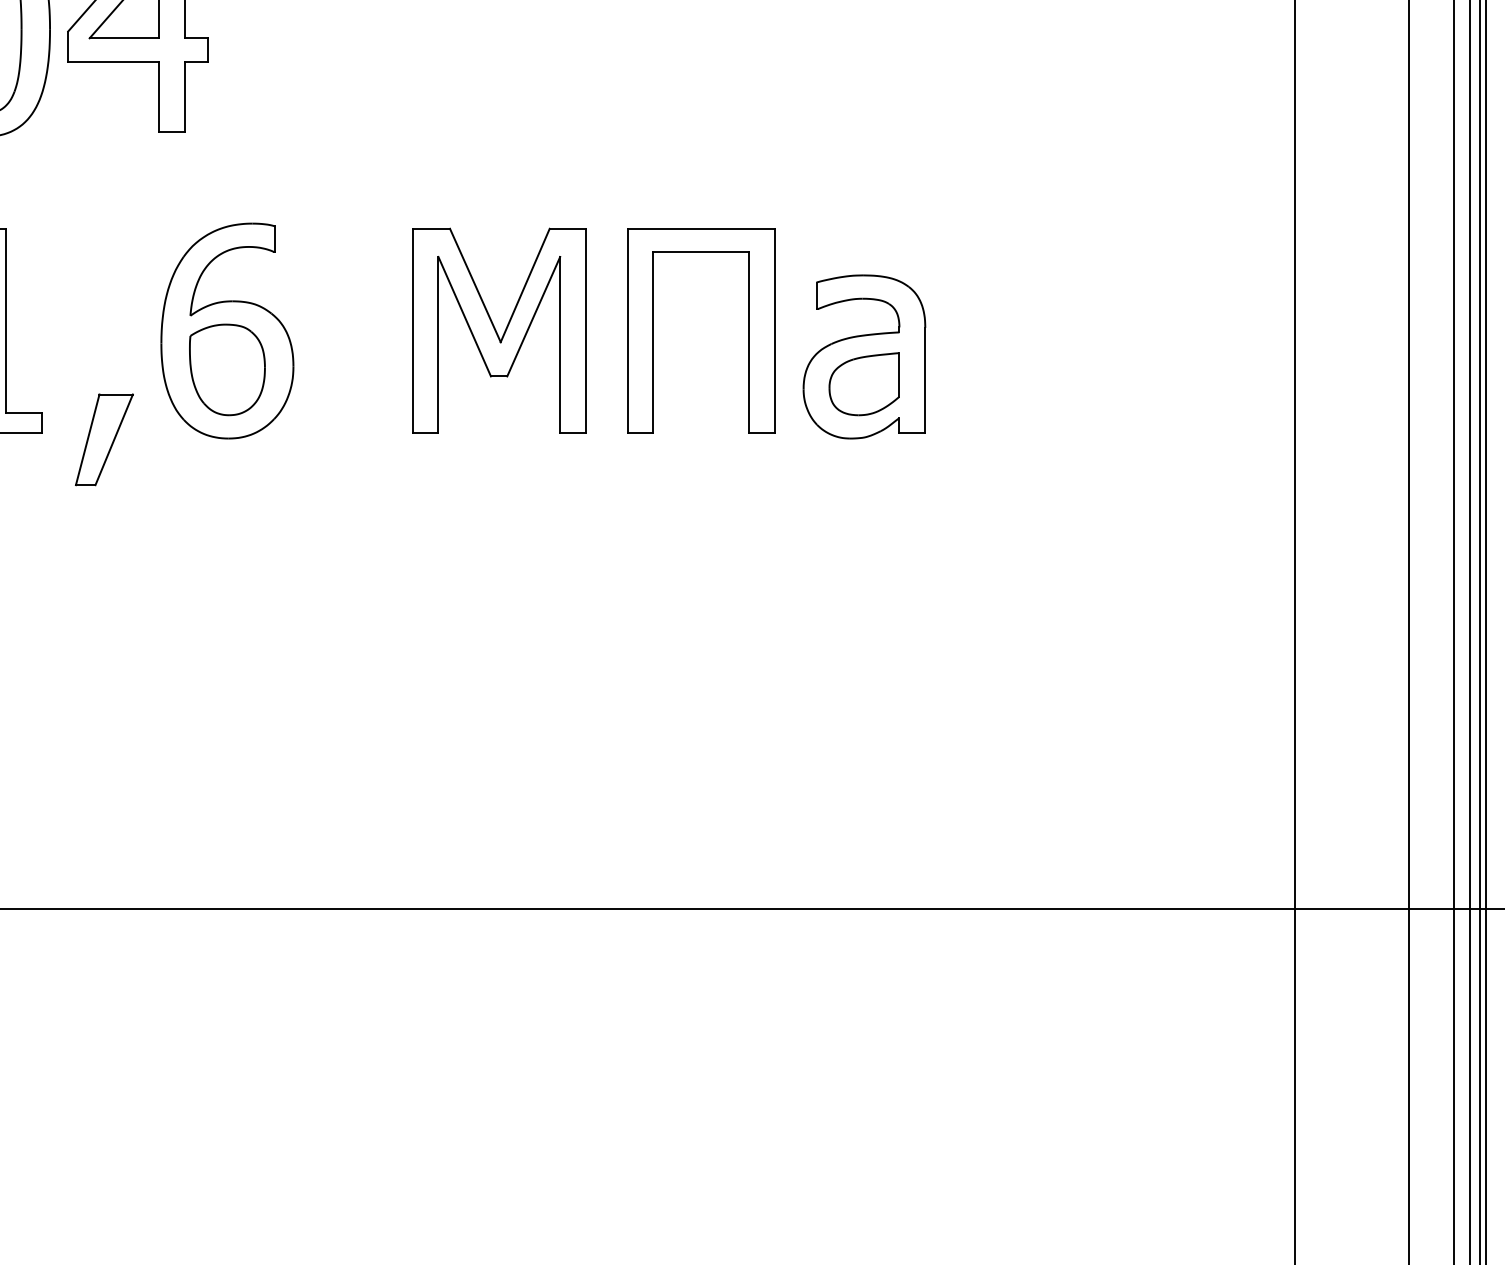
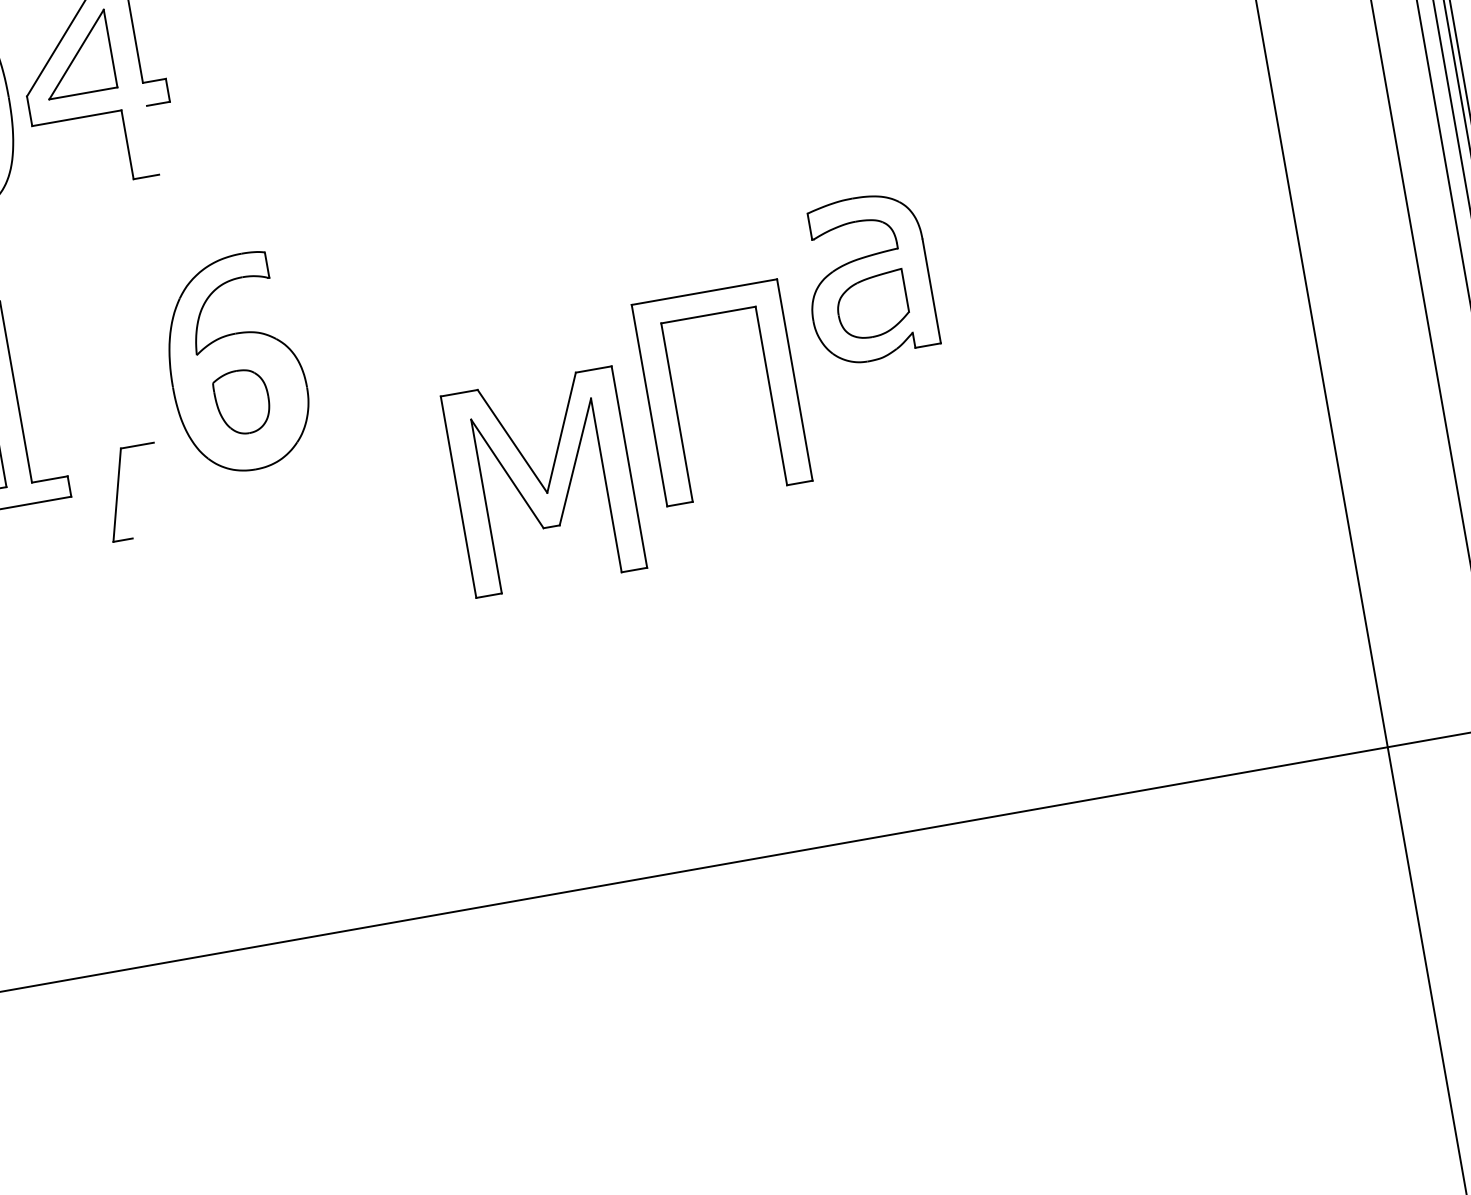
line: (184, 96) -> (152, 140), removed
part: (499, 330) -> (544, 481), moved
part: (748, 330) -> (768, 384), moved
part: (227, 369) -> (242, 401), size x0.7
line: (113, 439) -> (142, 490), removed

